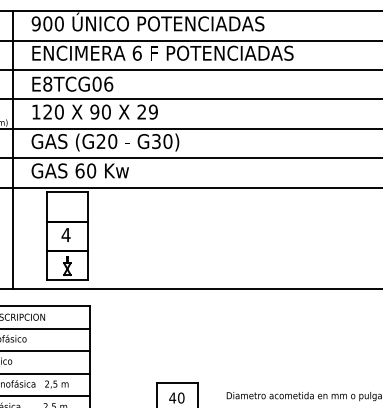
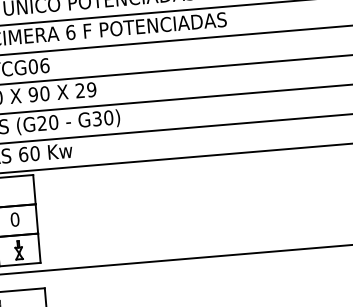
text: (65, 234) -> (14, 219), 4 -> 0

